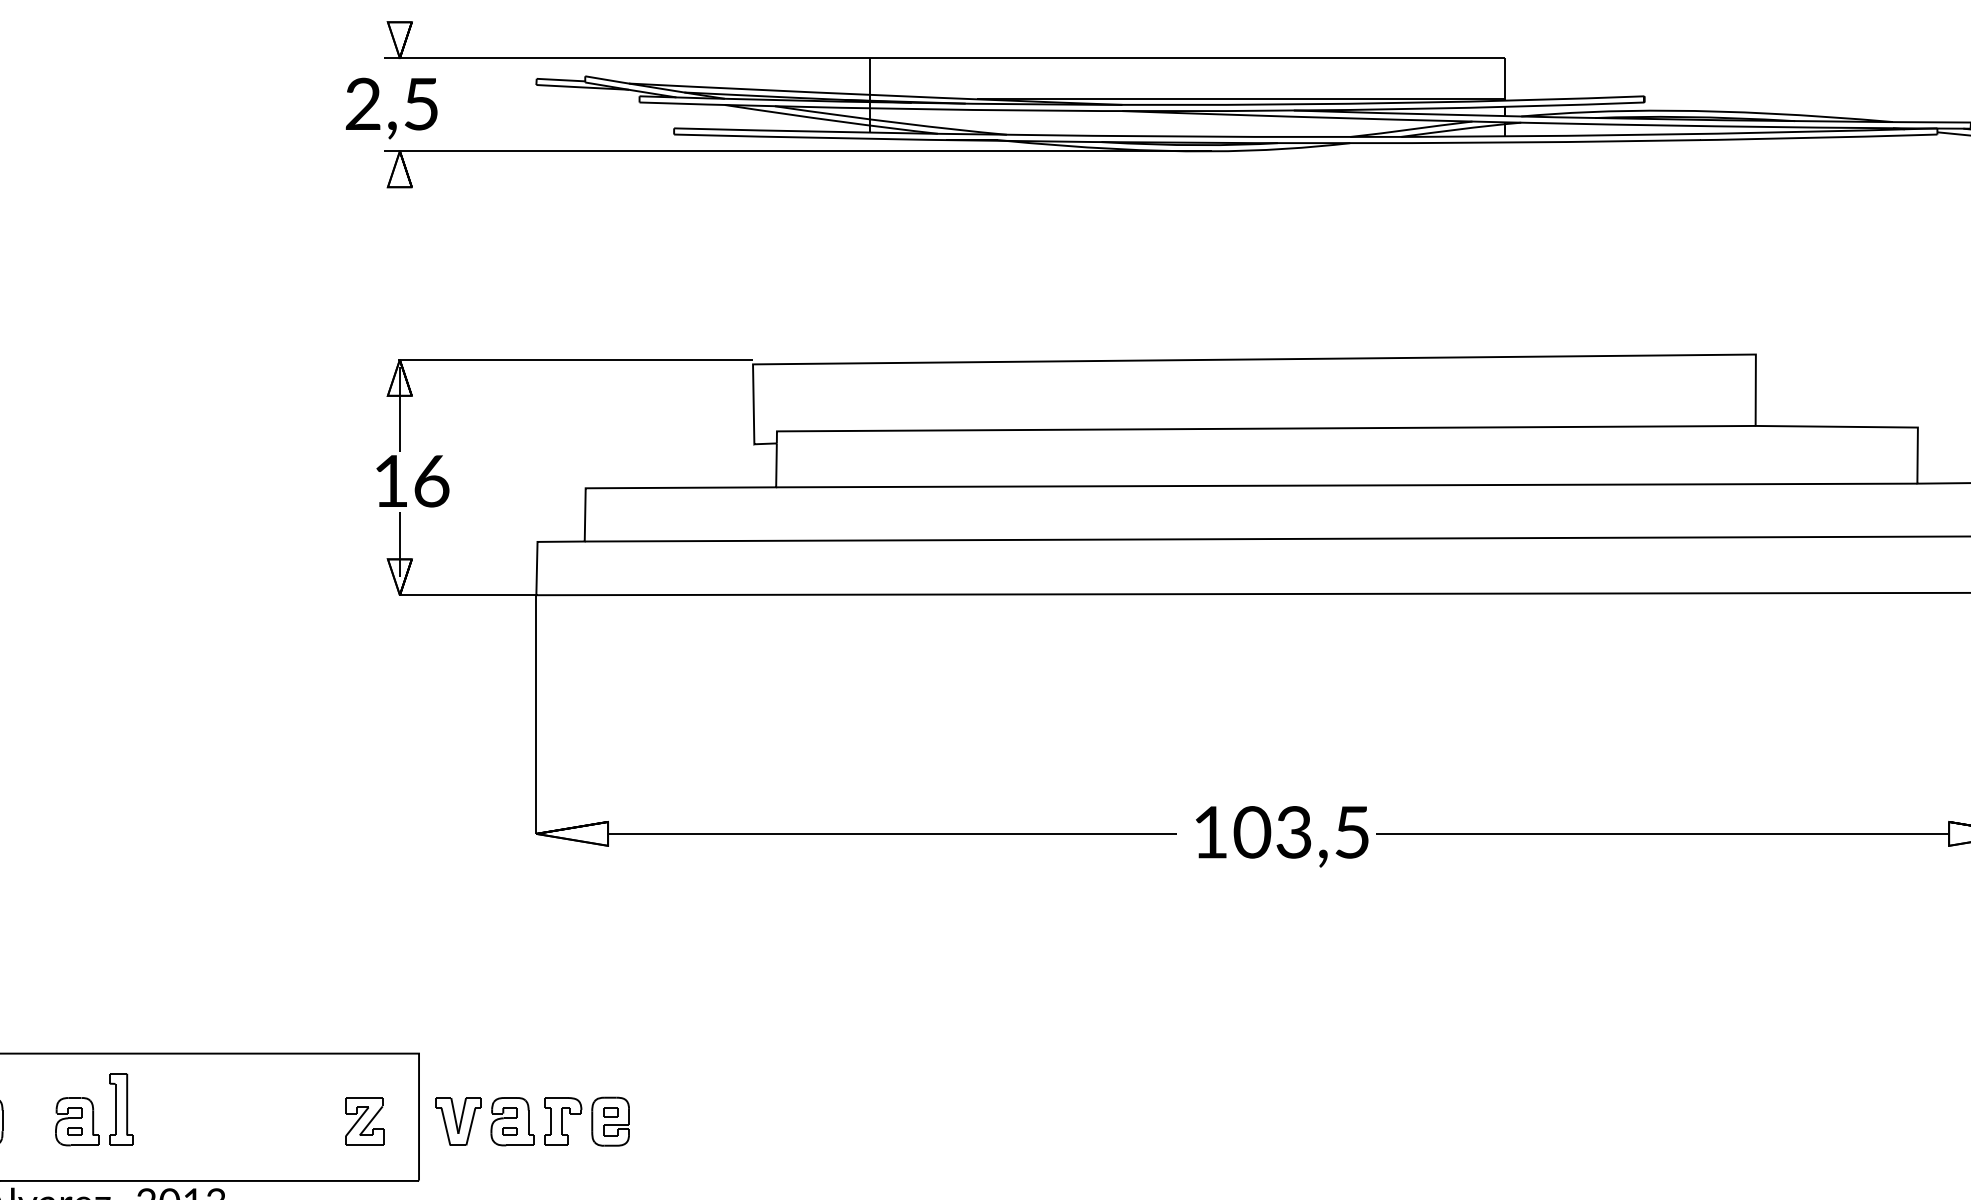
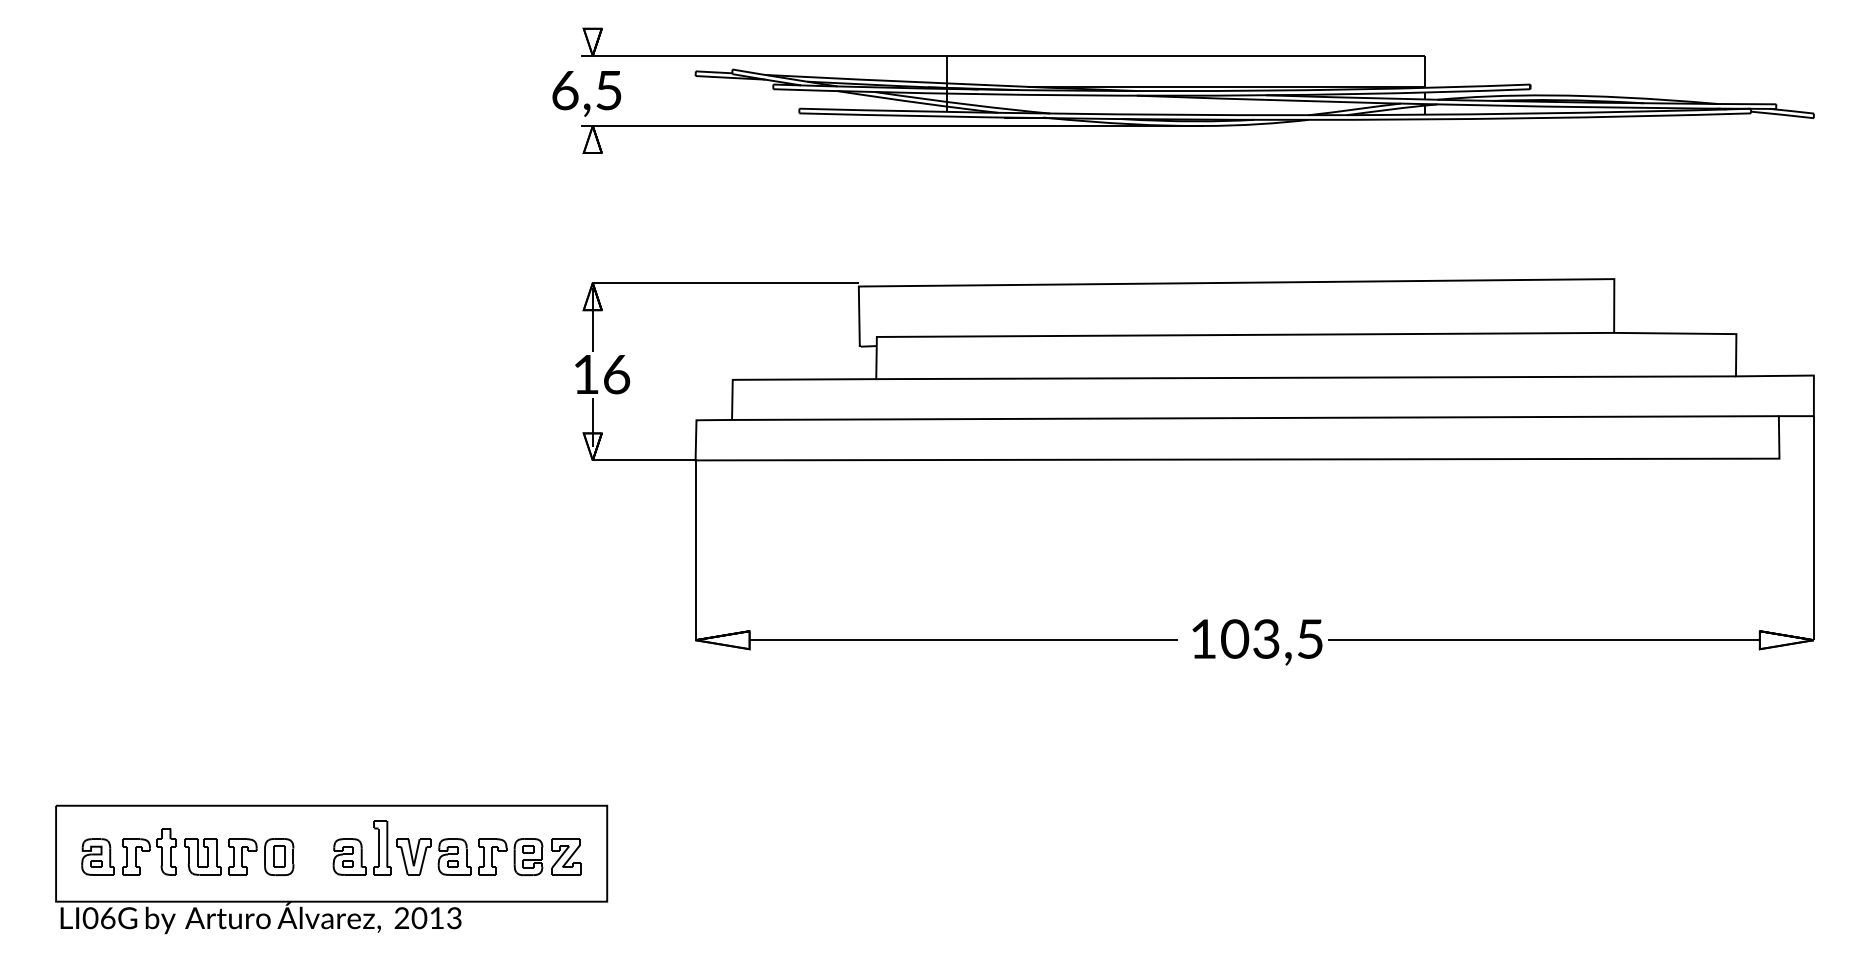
text: (363, 104) -> (565, 90), 2,5 -> 6,5
part: (532, 1122) -> (469, 857), moved

